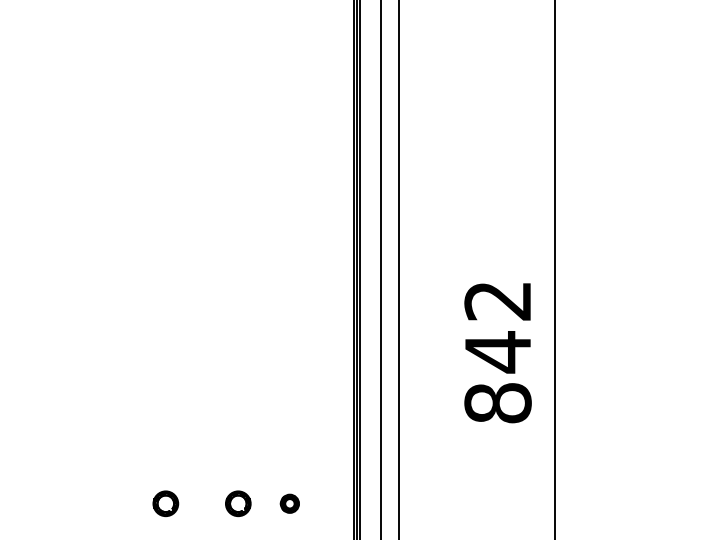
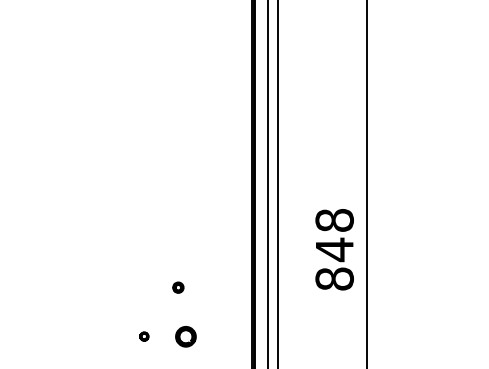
text: (497, 301) -> (334, 220), 842 -> 848
part: (166, 503) -> (144, 336), size x0.6
part: (237, 503) -> (185, 336), size x1.4
part: (290, 503) -> (178, 287), moved

